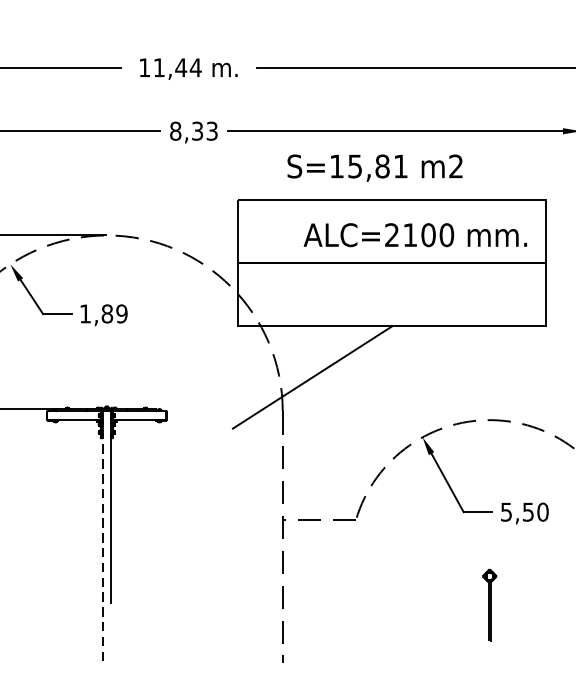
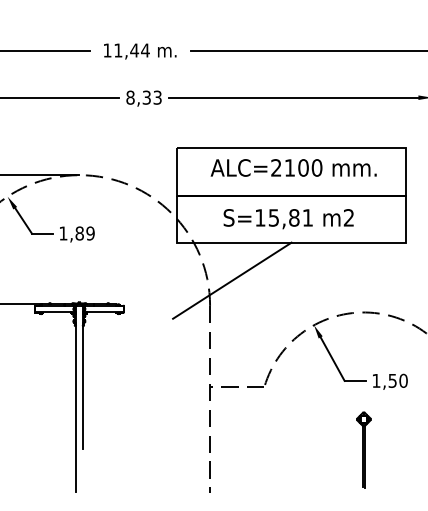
text: (374, 168) -> (288, 219), moved
text: (415, 234) -> (293, 167), moved
text: (506, 511) -> (376, 380), 5,50 -> 1,50
line: (103, 547) -> (76, 407), dashed -> solid
part: (489, 604) -> (363, 449), size x1.43

